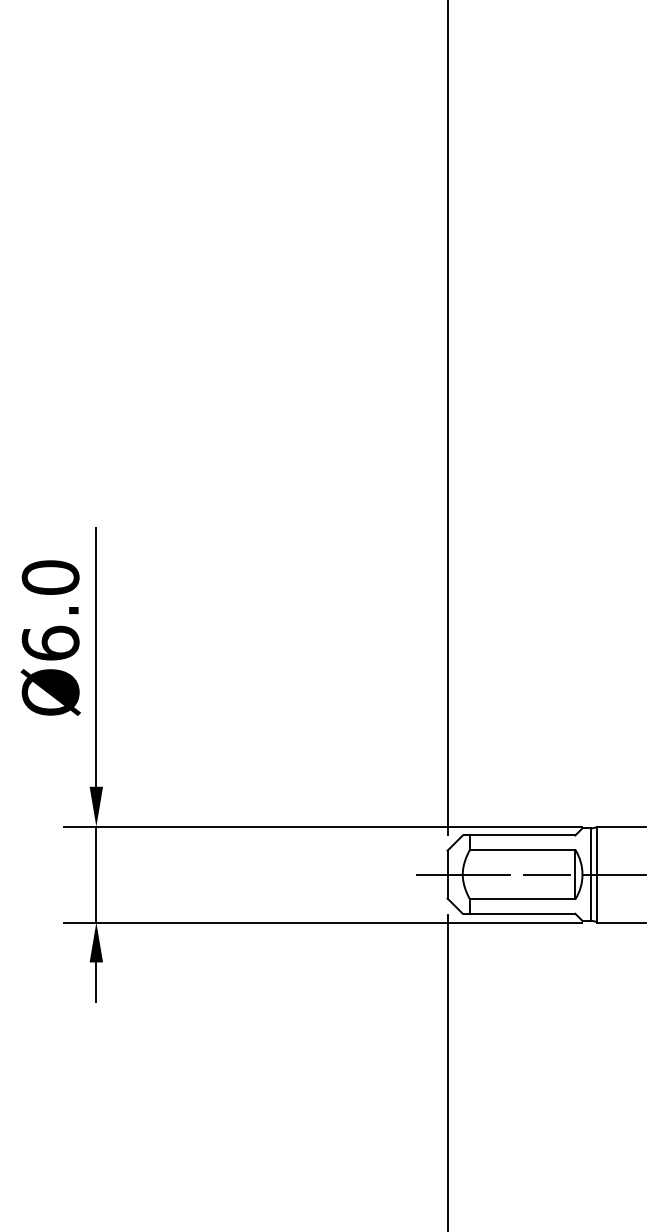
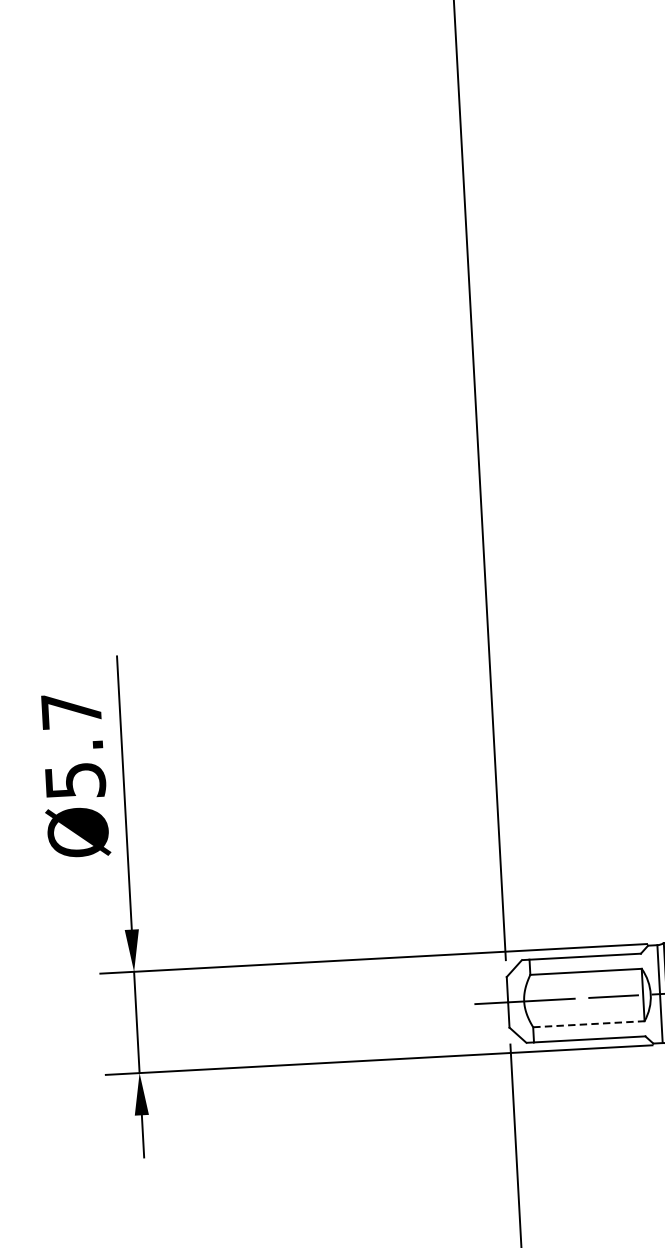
text: (50, 610) -> (73, 745), Ø6.0 -> Ø5.7
line: (522, 899) -> (588, 1024), solid -> dashed

